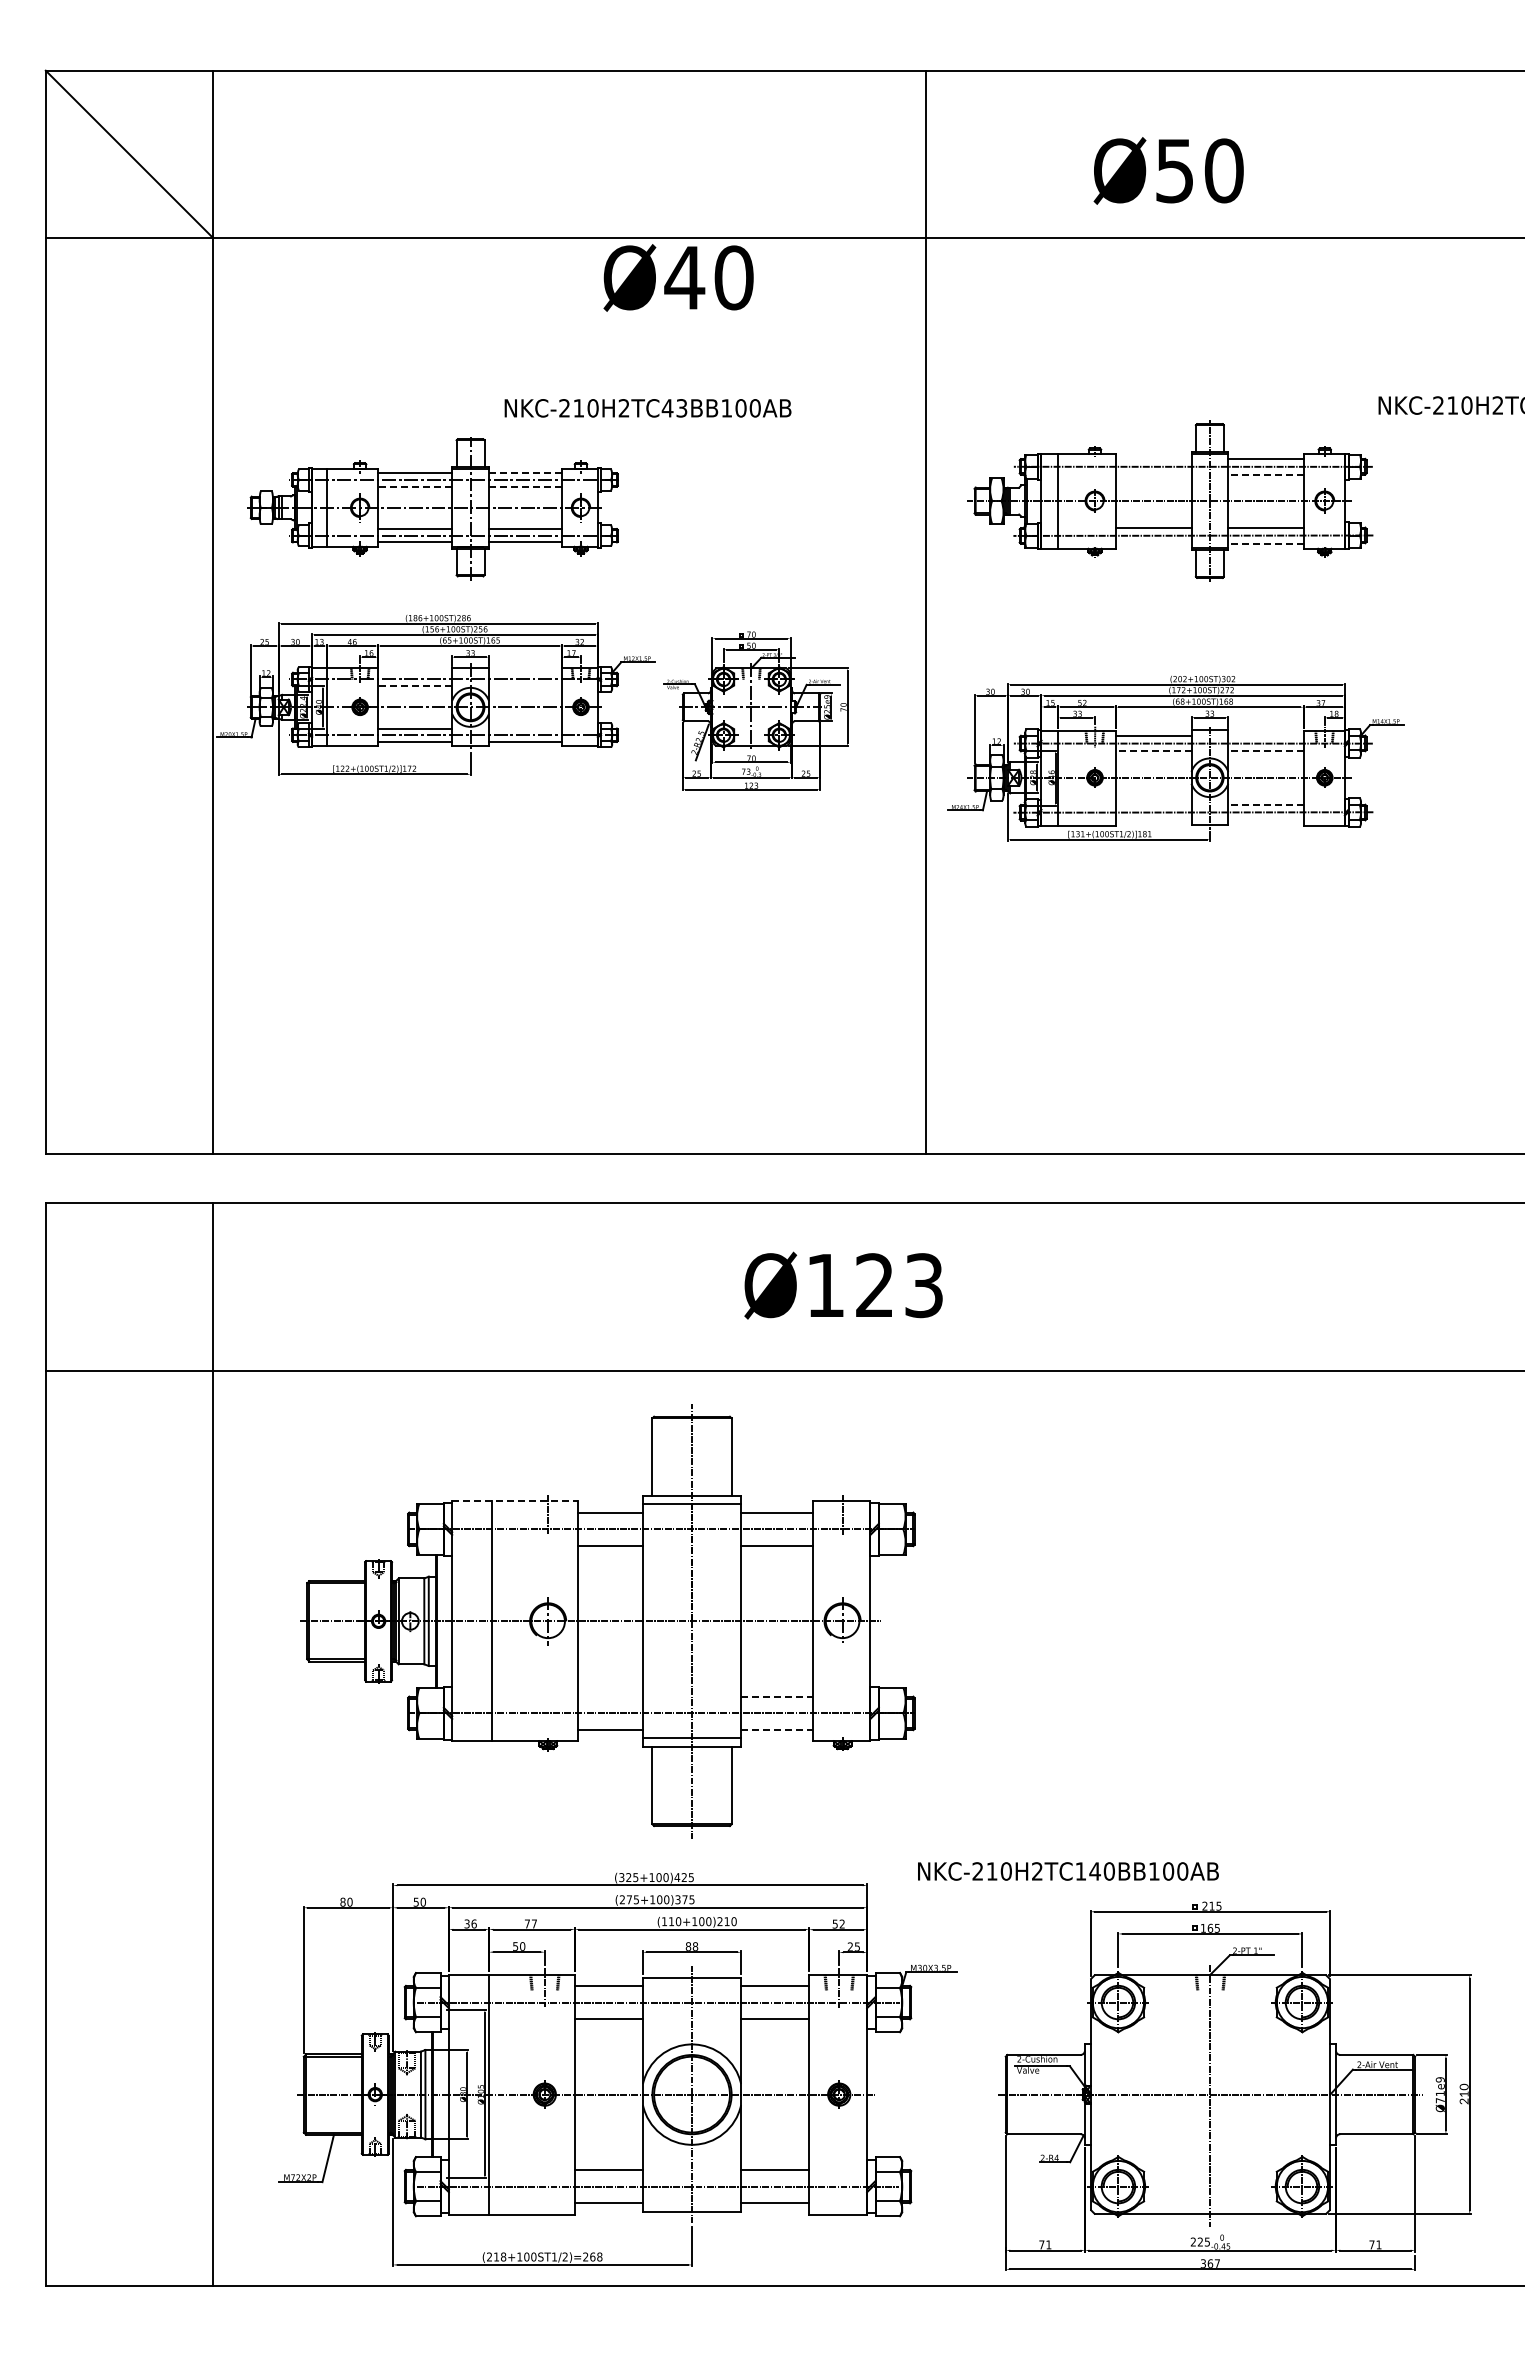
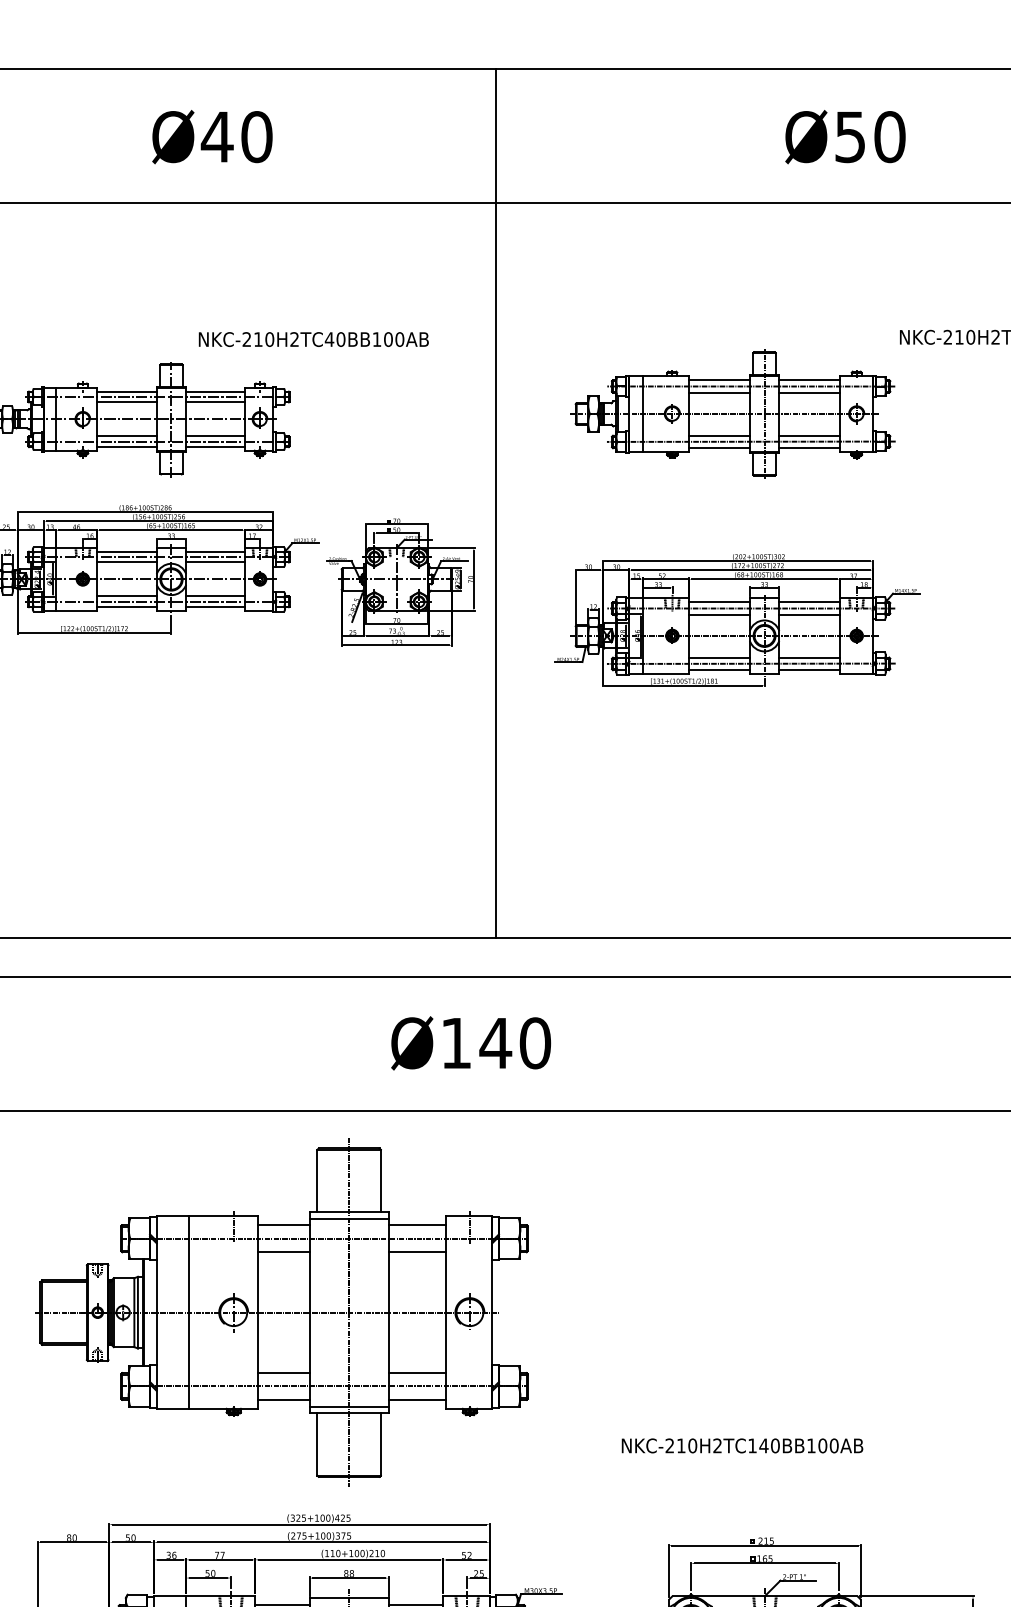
text: (1168, 170) -> (845, 136), moved
text: (678, 277) -> (212, 136), moved
text: (681, 408) -> (340, 339), NKC-210H2TC43BB100AB -> NKC-210H2TC40BB100AB
line: (1153, 458) -> (719, 379), added
line: (525, 473) -> (215, 391), dashed -> solid
line: (1153, 474) -> (719, 392), added
line: (1265, 474) -> (809, 392), dashed -> solid
line: (414, 486) -> (126, 402), dashed -> solid
line: (525, 486) -> (215, 402), dashed -> solid
line: (1153, 543) -> (719, 447), added
line: (1265, 543) -> (809, 447), dashed -> solid
line: (925, 611) -> (496, 502), moved
line: (415, 672) -> (127, 551), added
line: (525, 672) -> (215, 551), added
line: (414, 686) -> (126, 562), dashed -> solid
line: (525, 686) -> (215, 562), added
line: (525, 728) -> (215, 596), added
line: (1265, 735) -> (809, 602), added
line: (1153, 751) -> (719, 614), dashed -> solid
line: (1265, 751) -> (809, 614), dashed -> solid
line: (1153, 804) -> (719, 657), added
line: (1265, 804) -> (809, 657), dashed -> solid
line: (1153, 820) -> (719, 670), added
line: (1265, 820) -> (809, 670), added
text: (898, 1285) -> (514, 1043), Ø123 -> Ø140
line: (515, 1501) -> (207, 1216), dashed -> solid
line: (610, 1696) -> (283, 1372), added
line: (776, 1696) -> (416, 1372), dashed -> solid
line: (776, 1730) -> (416, 1400), dashed -> solid
text: (1068, 1871) -> (742, 1445), moved

